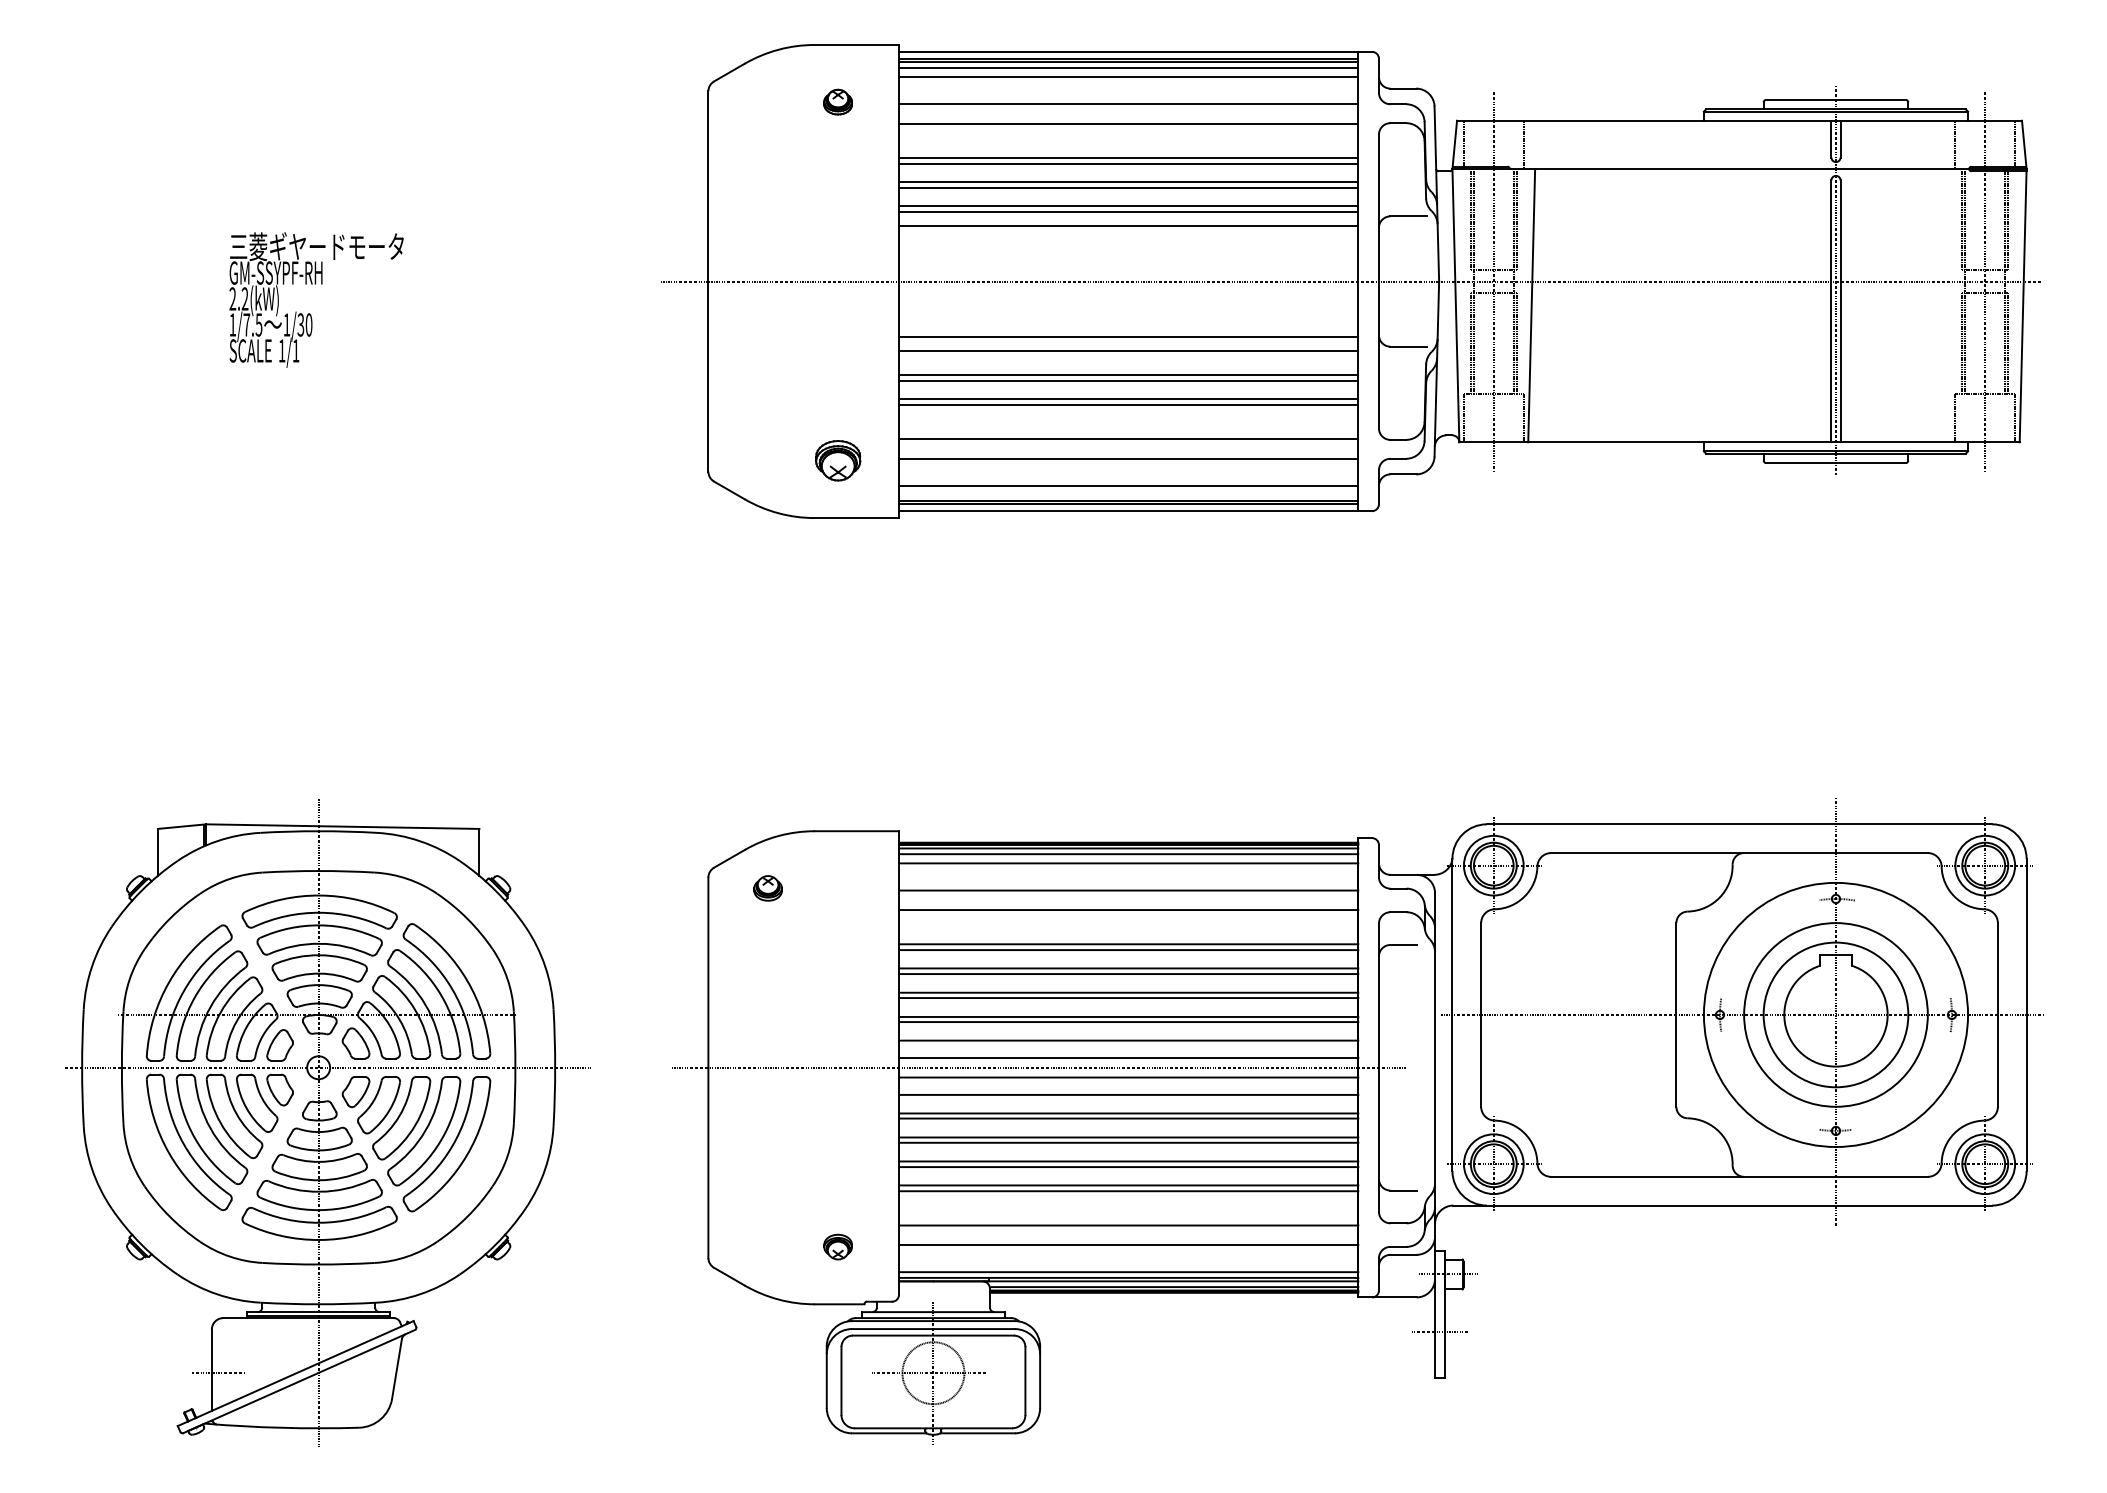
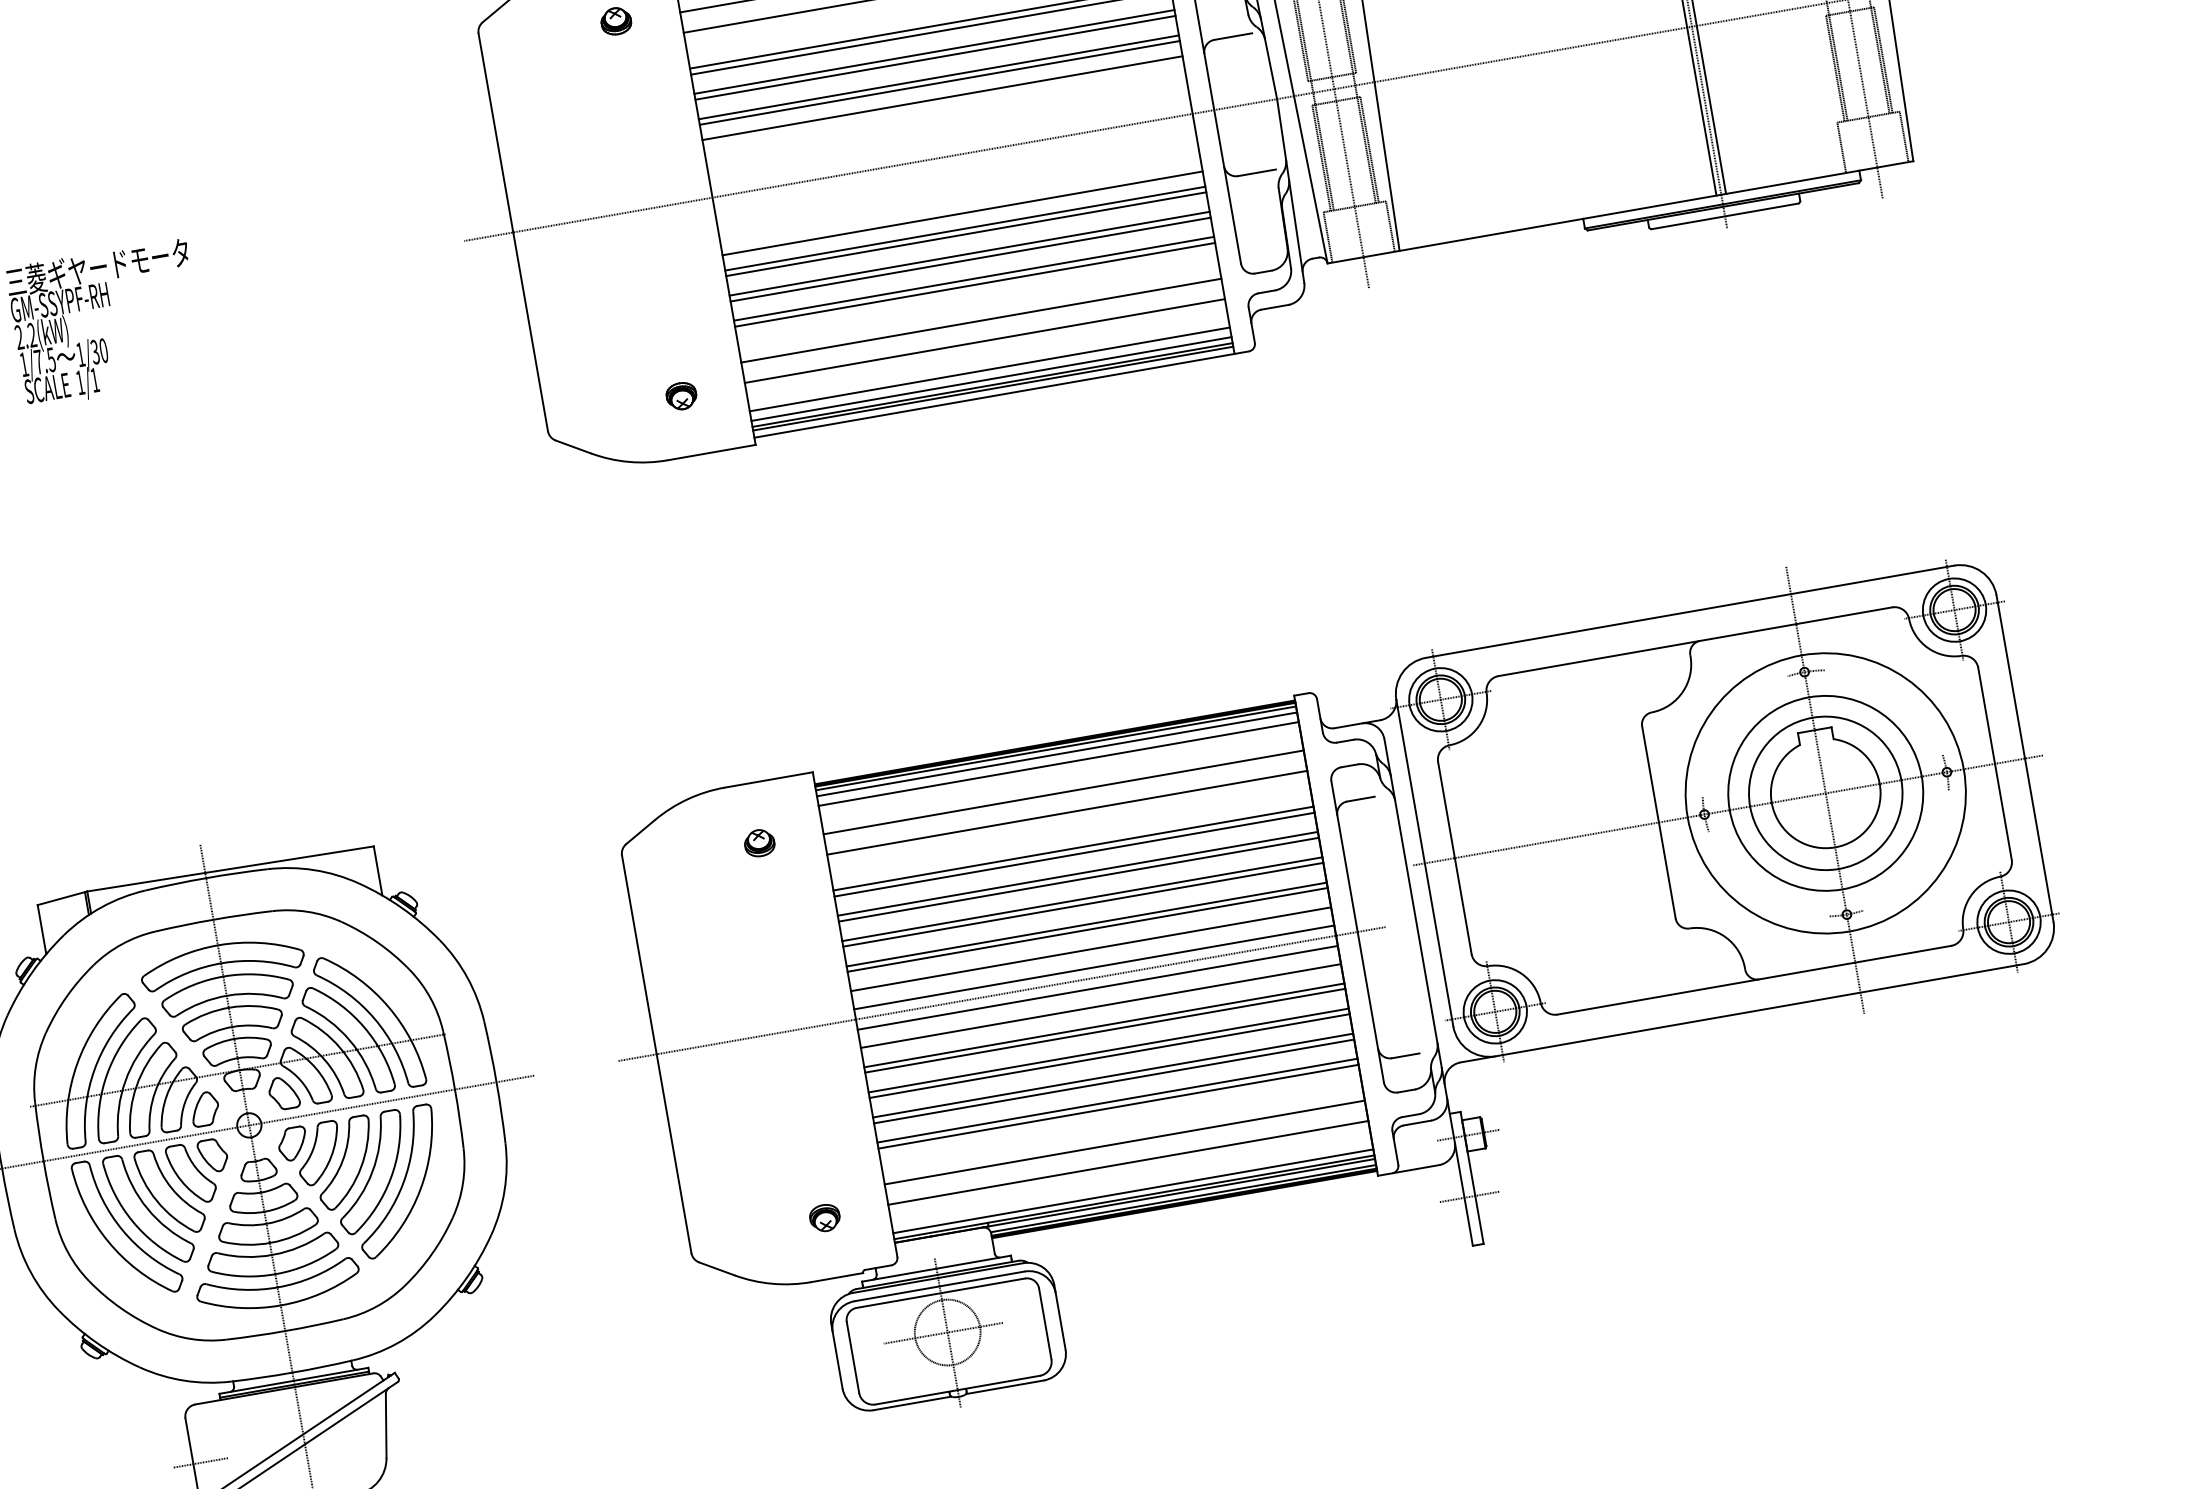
line: (1128, 356) -> (966, 234), added
part: (837, 460) -> (680, 395), size x0.62
line: (1128, 495) -> (991, 379), added
part: (767, 888) -> (758, 843), moved

